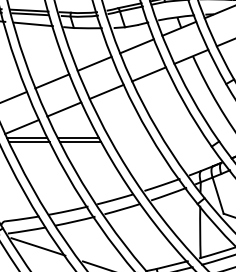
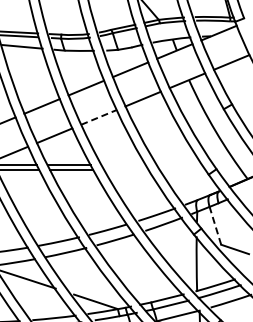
line: (107, 91) -> (99, 117), solid -> dashed
line: (218, 195) -> (215, 225), solid -> dashed

